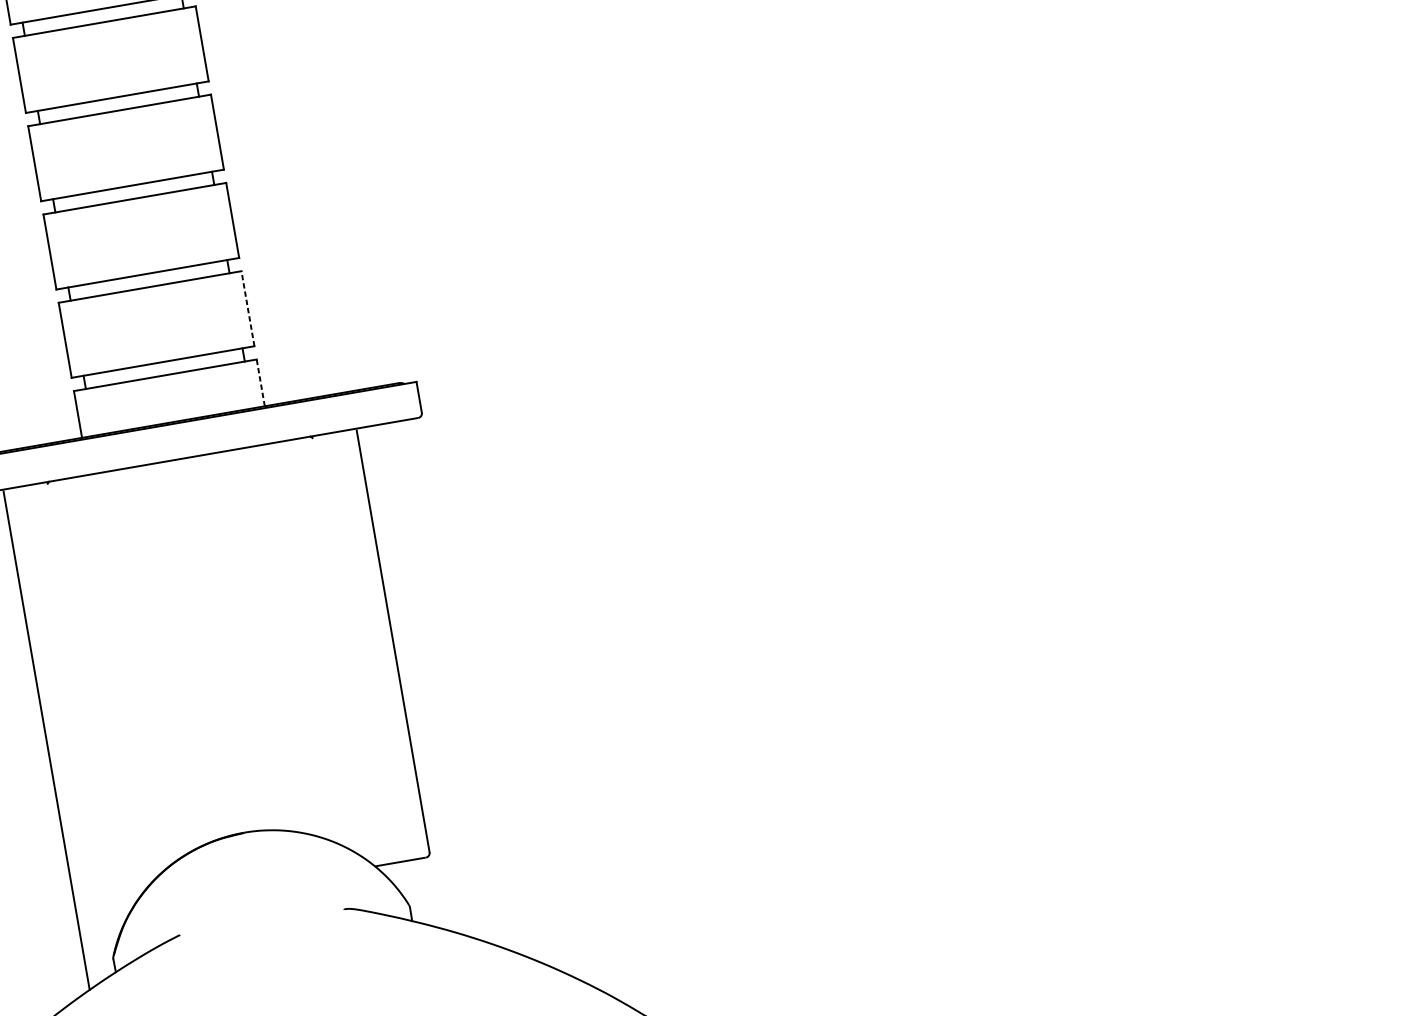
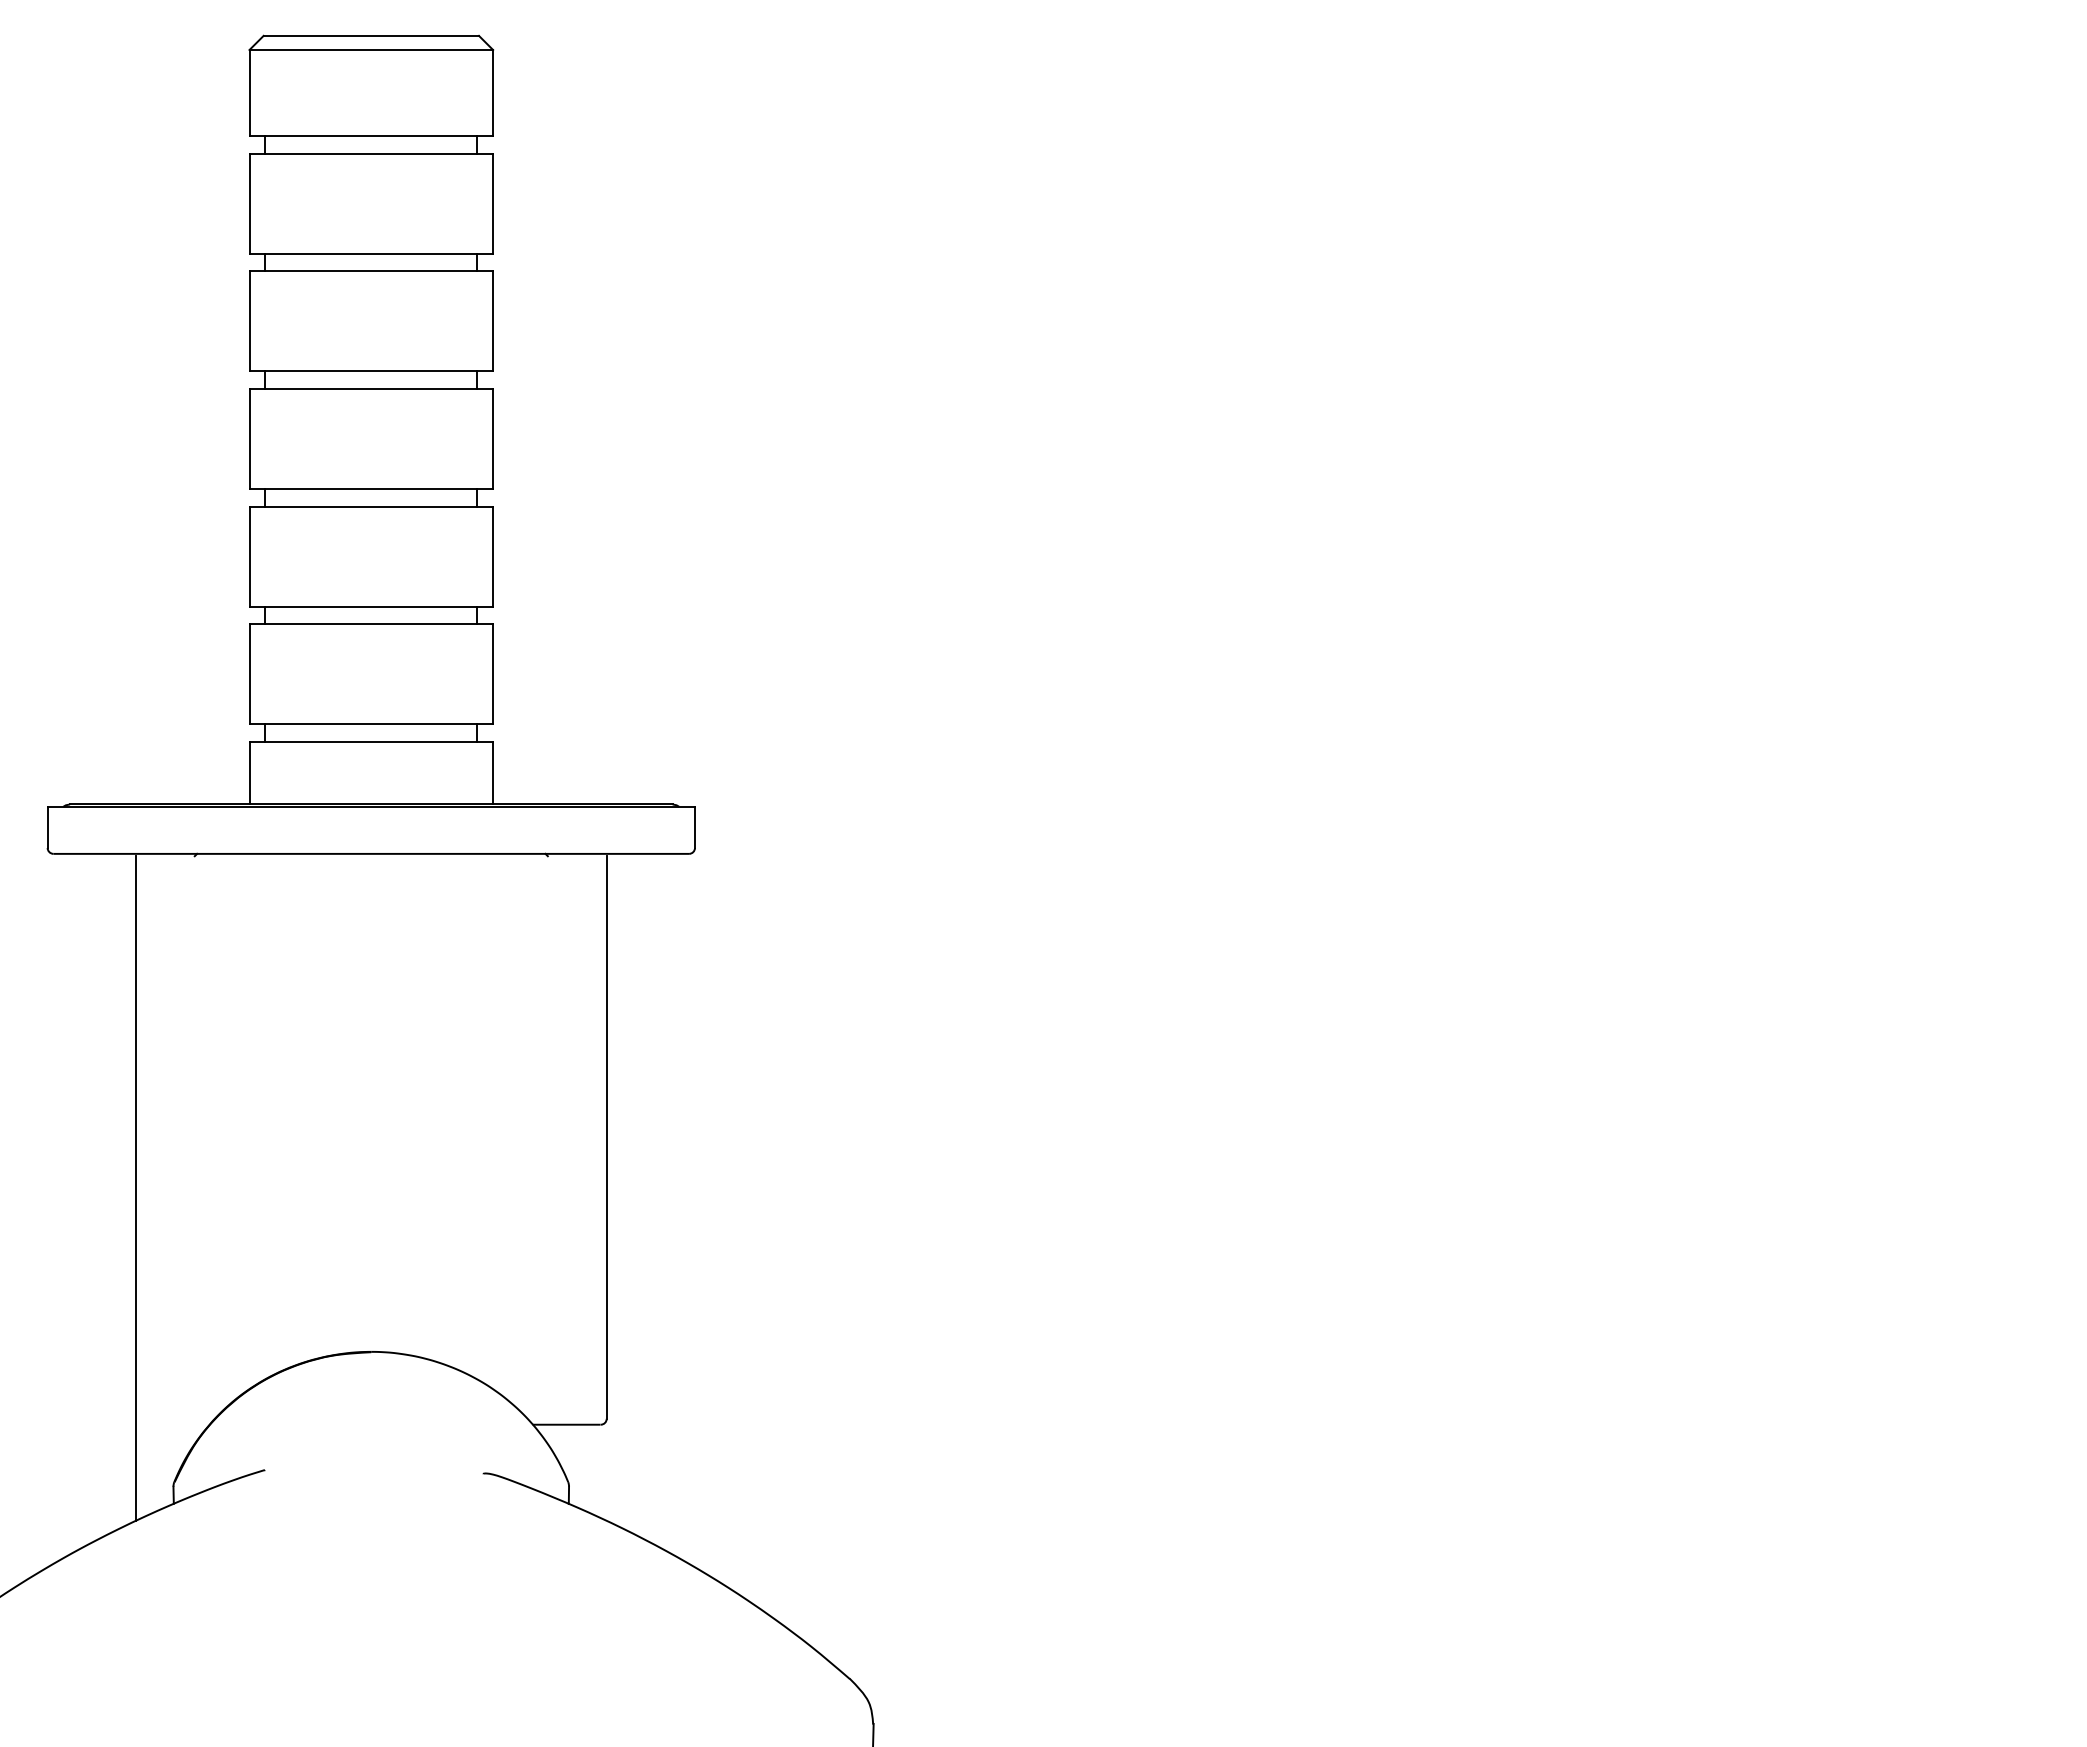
line: (248, 308) -> (493, 673), dashed -> solid
line: (260, 382) -> (493, 772), dashed -> solid

